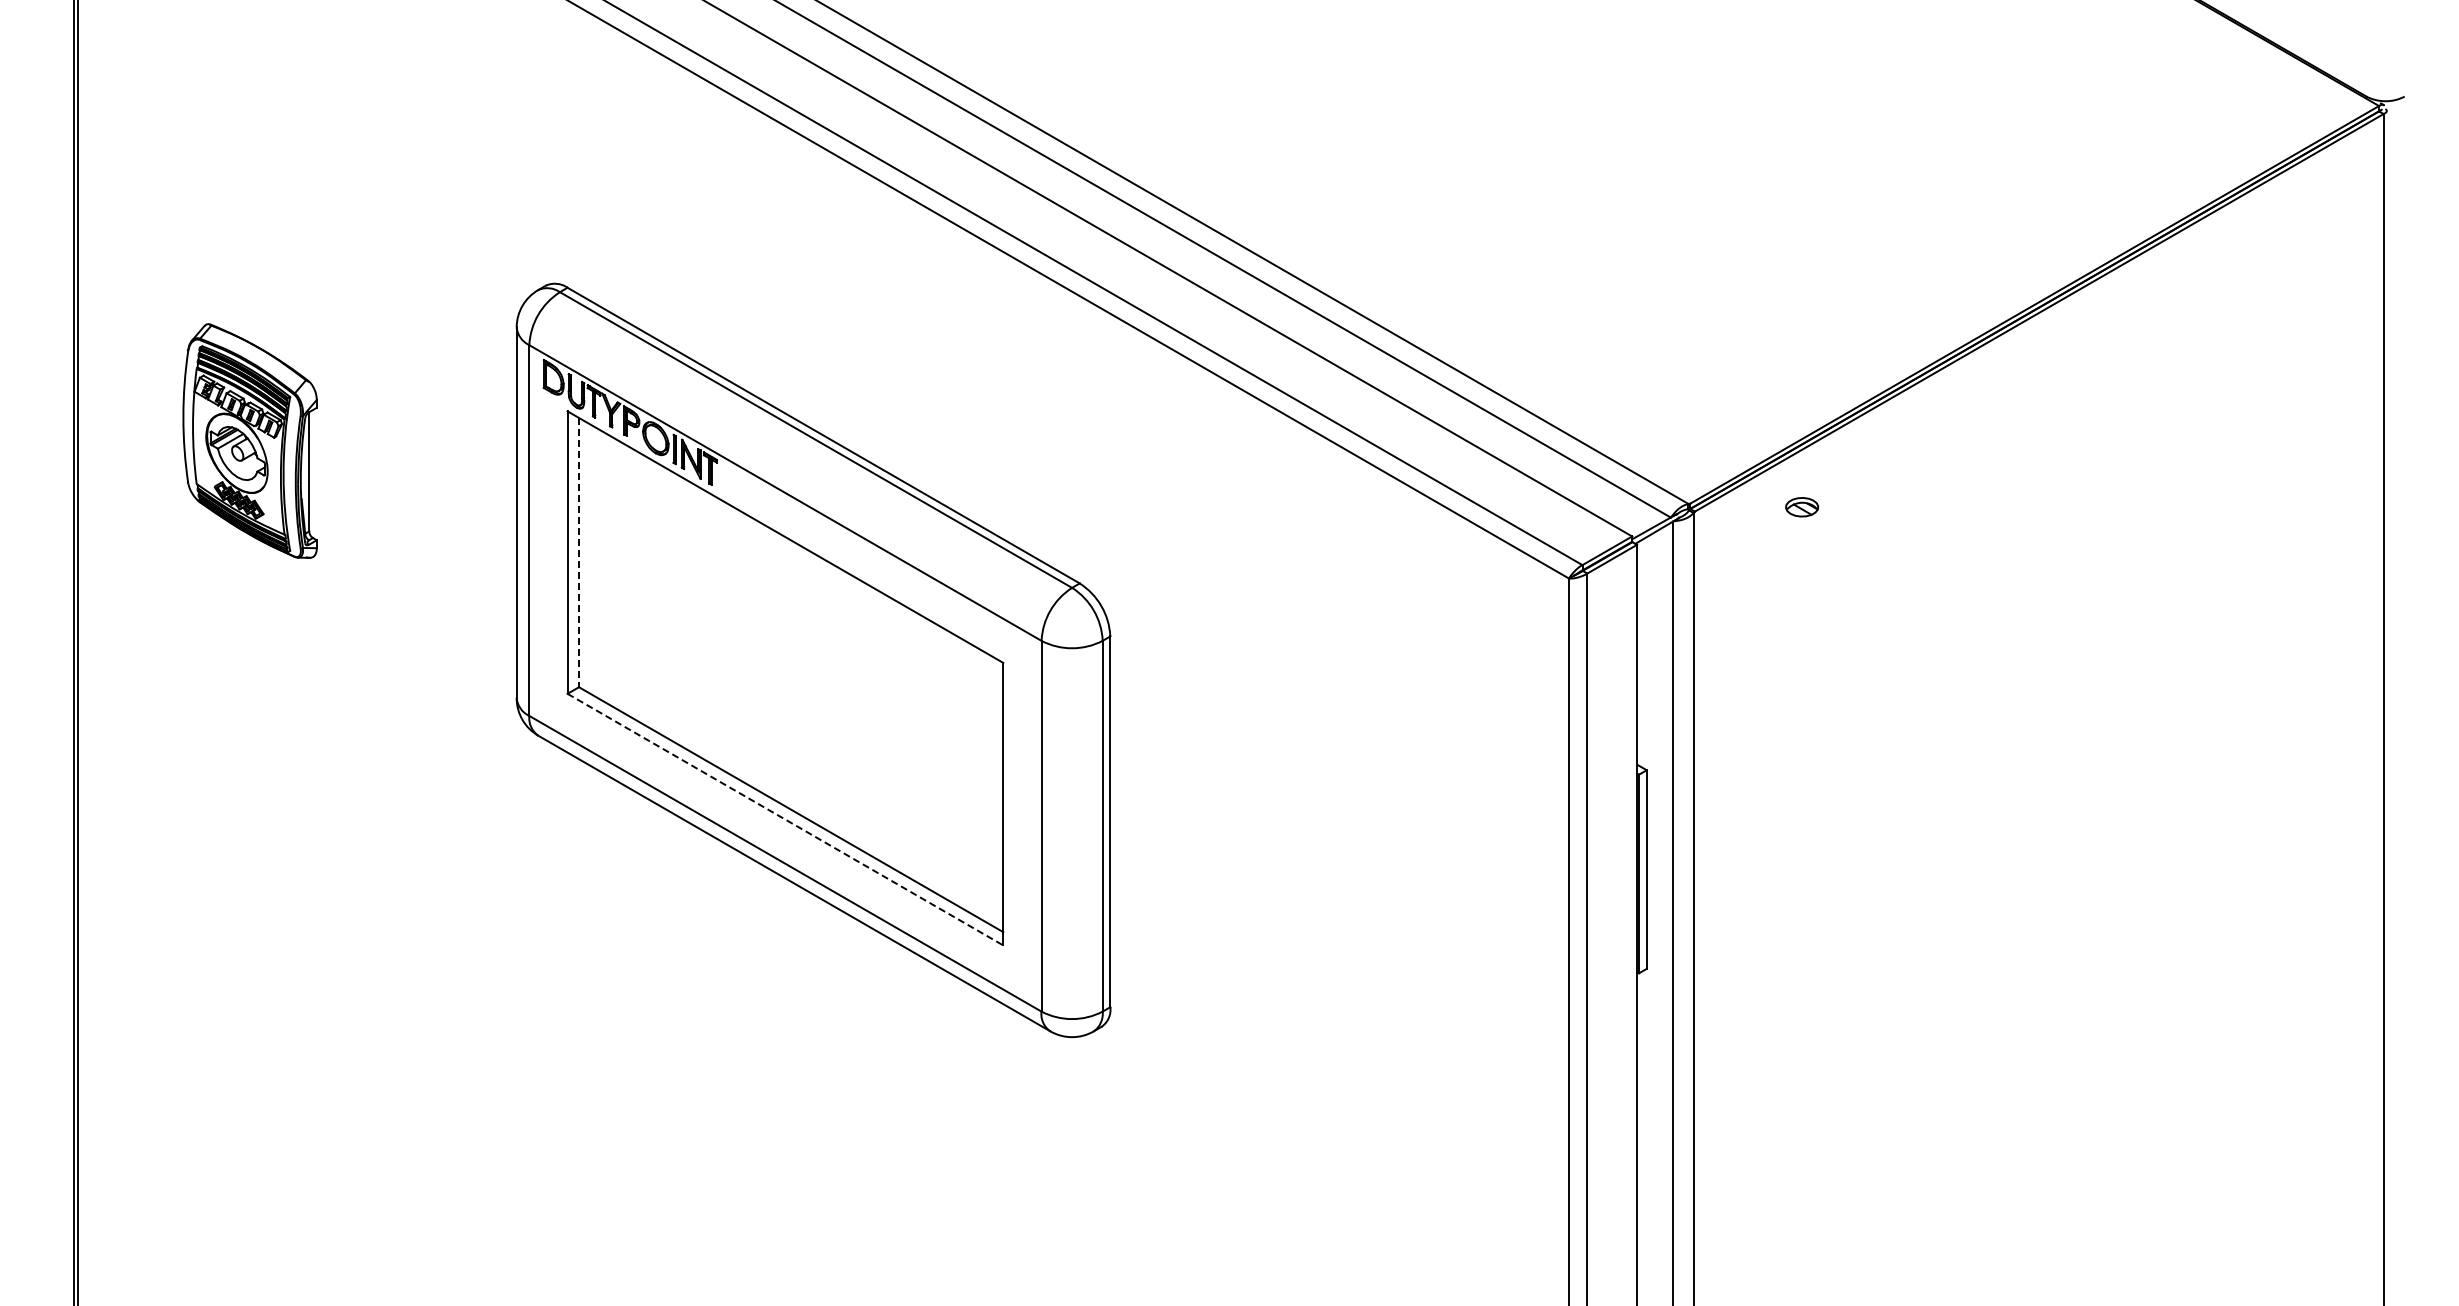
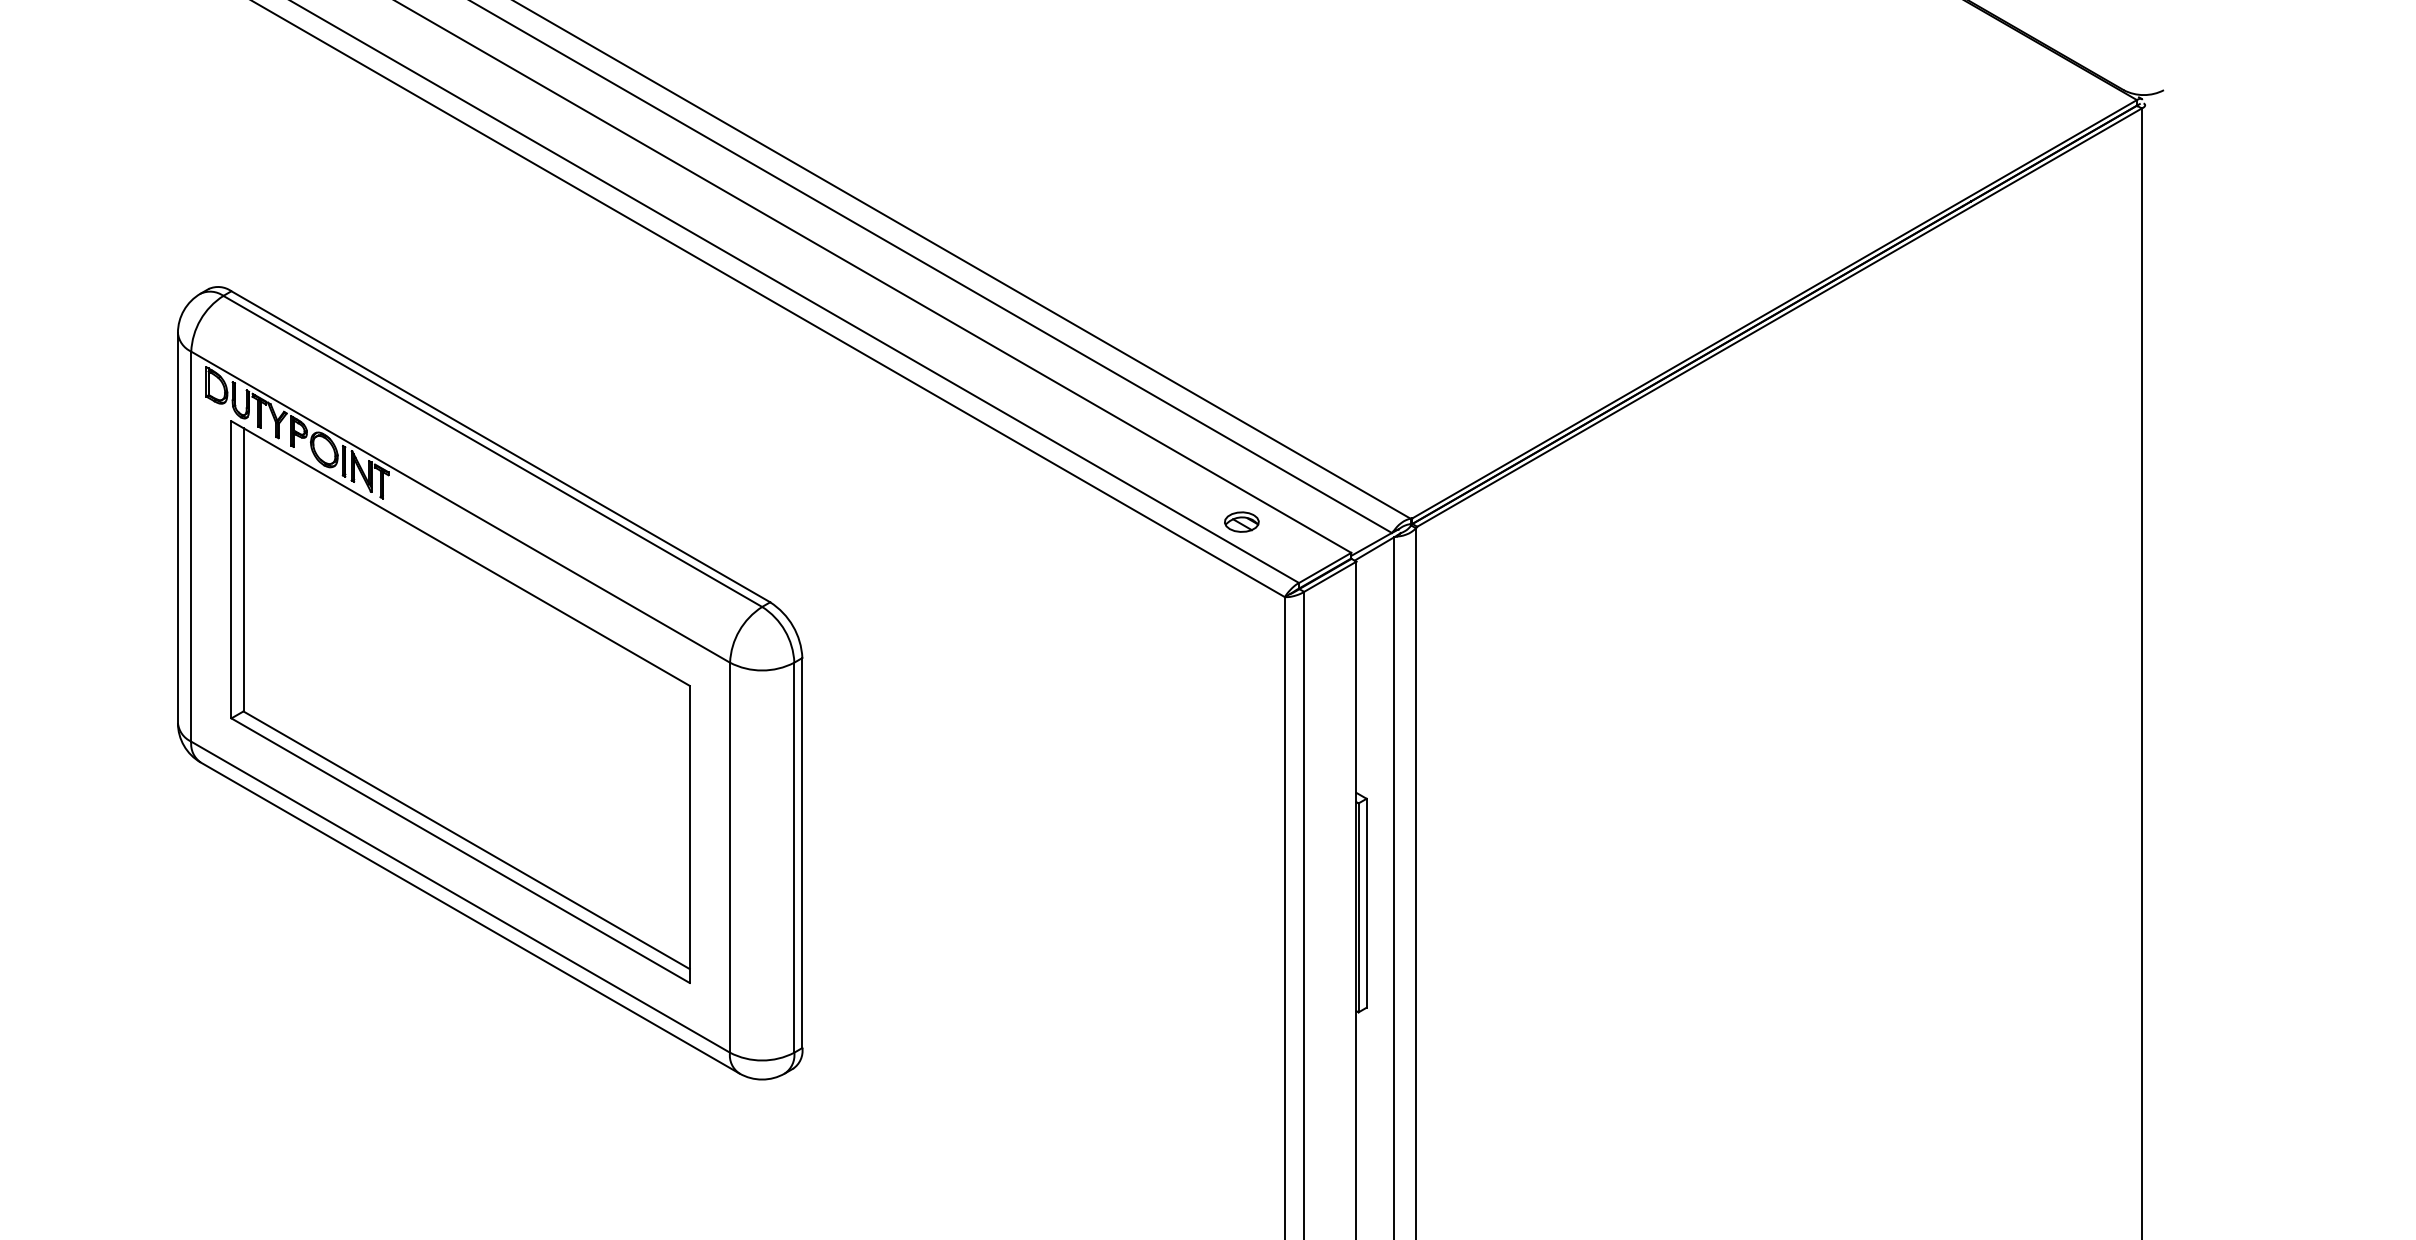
part: (1802, 507) -> (1242, 522), moved
line: (579, 552) -> (244, 569), dashed -> solid
line: (785, 819) -> (460, 850), dashed -> solid

